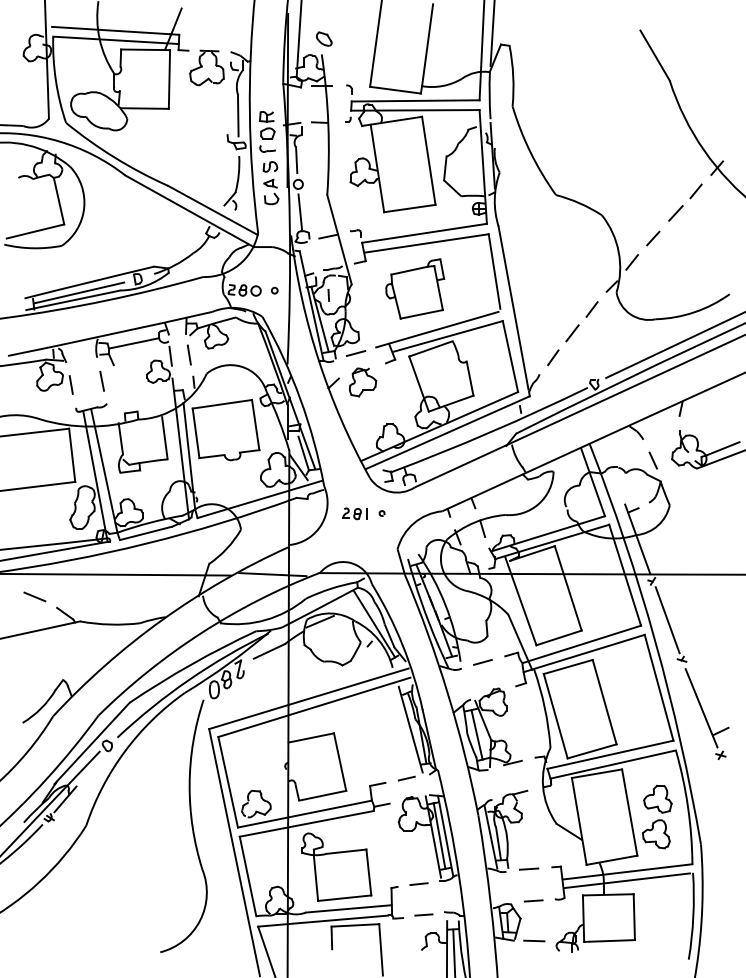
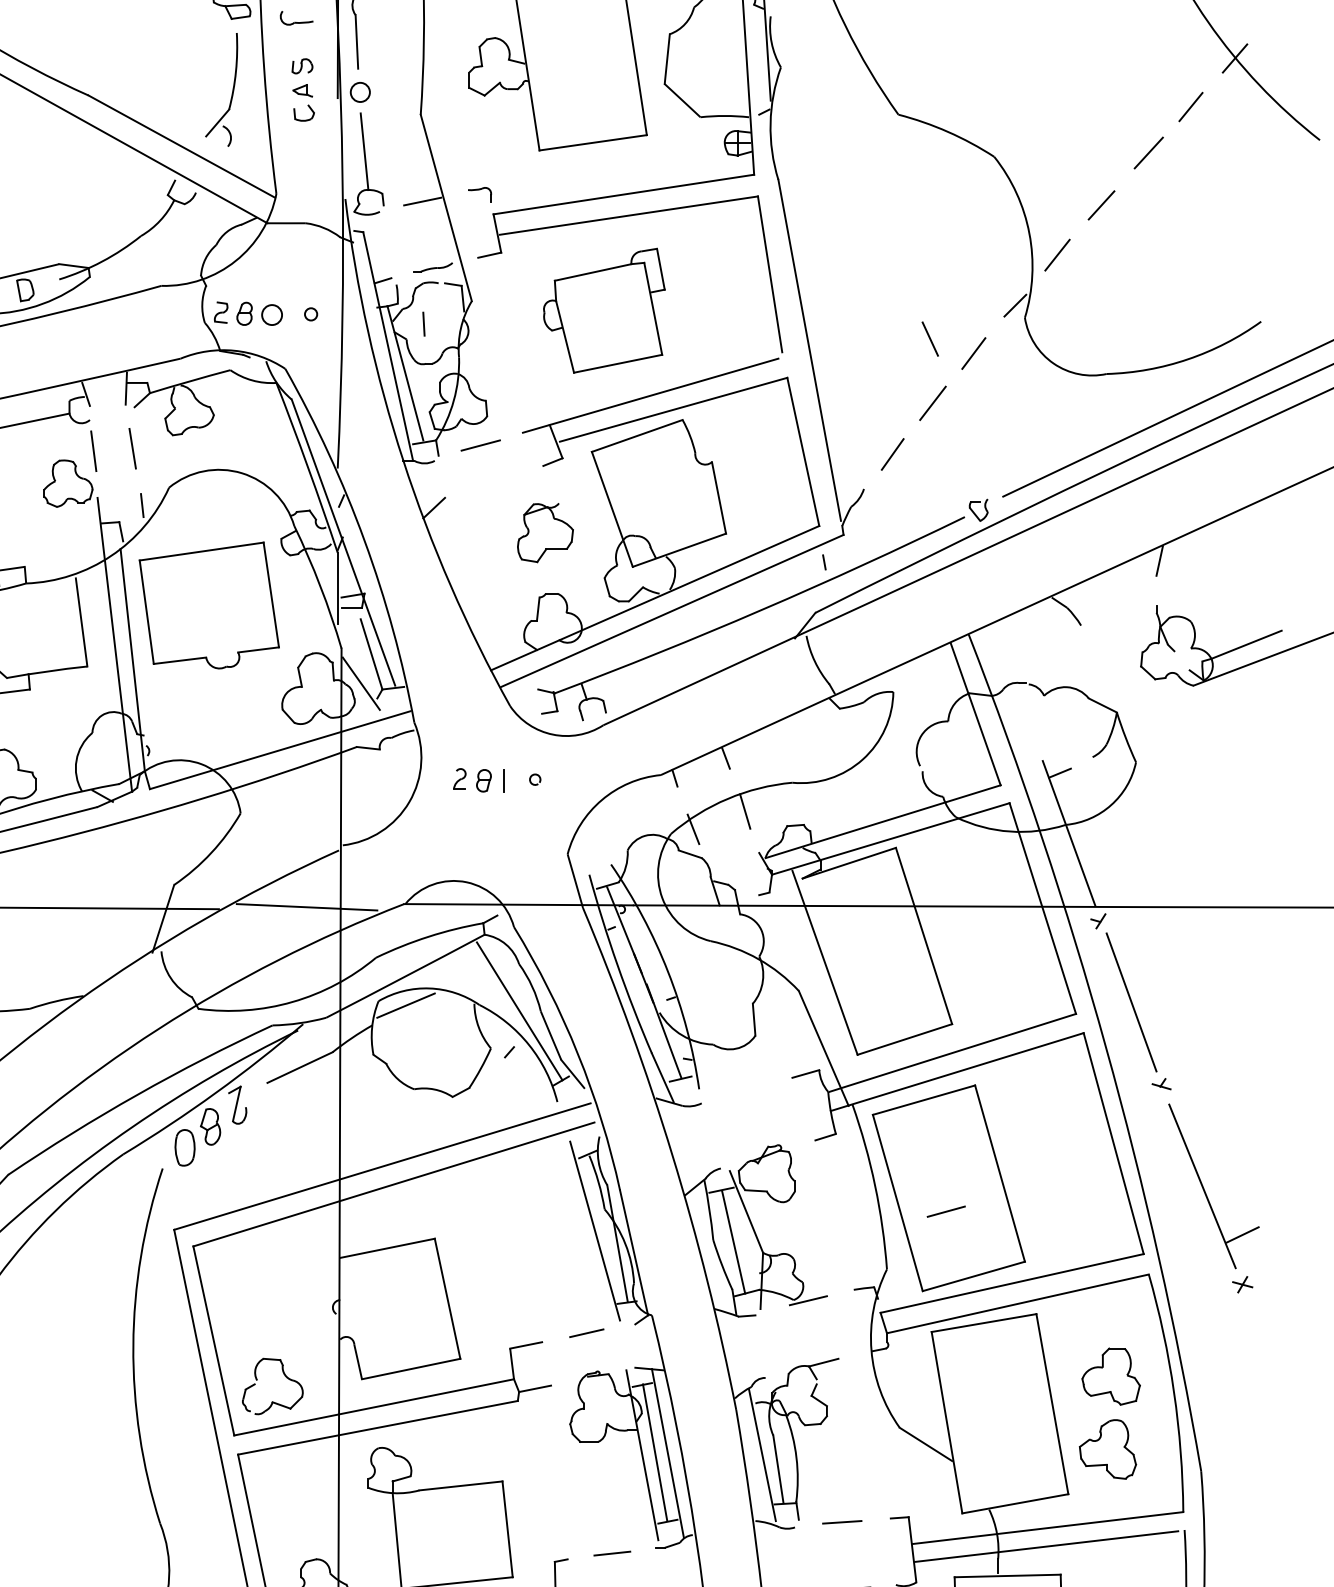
part: (270, 183) -> (302, 90), size x0.7
part: (363, 382) -> (546, 533), moved
line: (652, 460) -> (928, 339), moved
line: (482, 662) -> (945, 1211), moved

